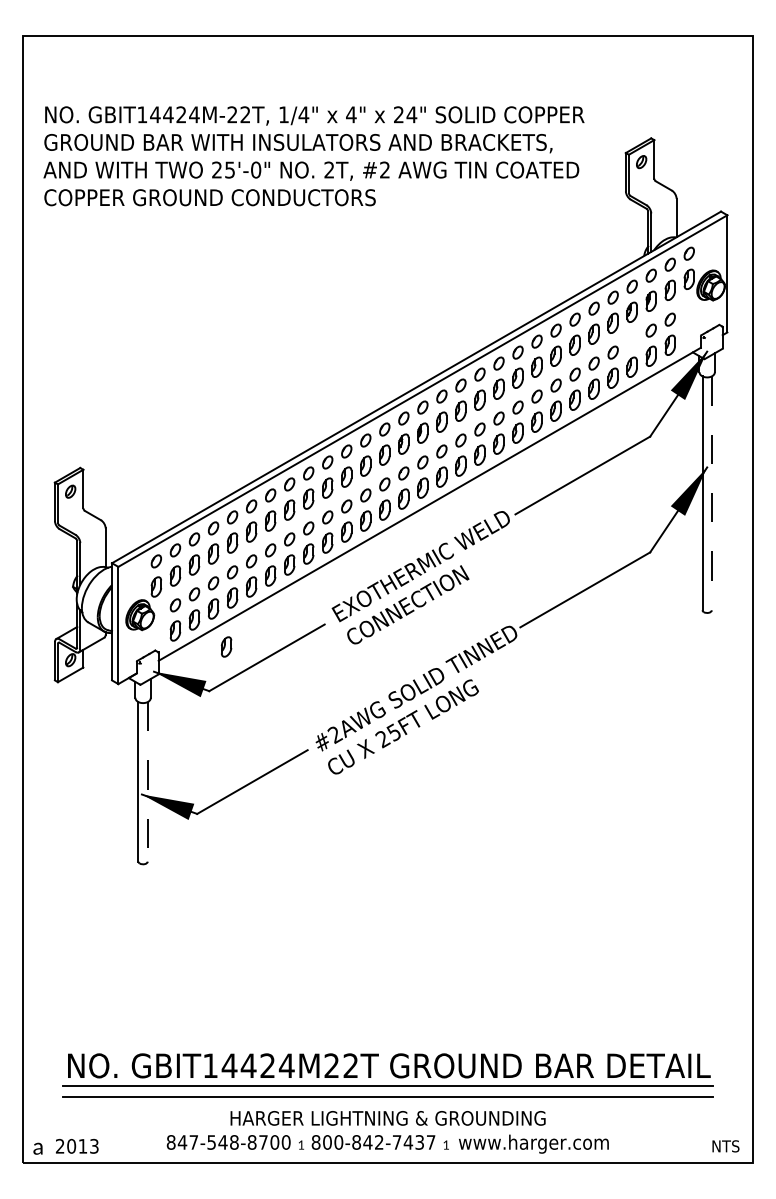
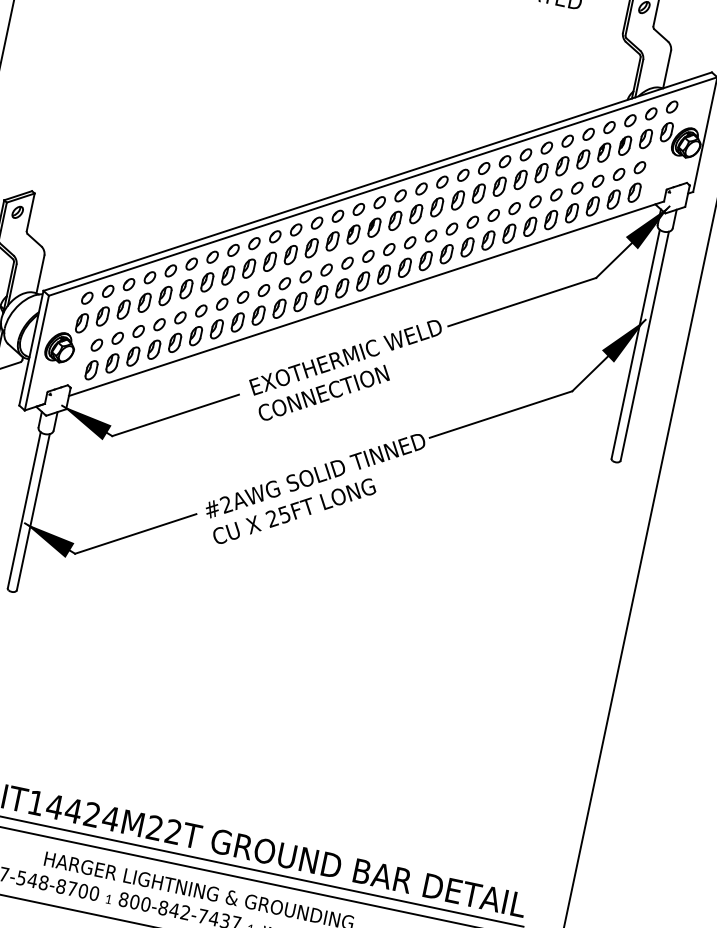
part: (631, 341) -> (597, 181), added
line: (711, 493) -> (644, 346), dashed -> solid
part: (226, 646) -> (138, 395), removed
line: (147, 781) -> (33, 511), dashed -> solid

